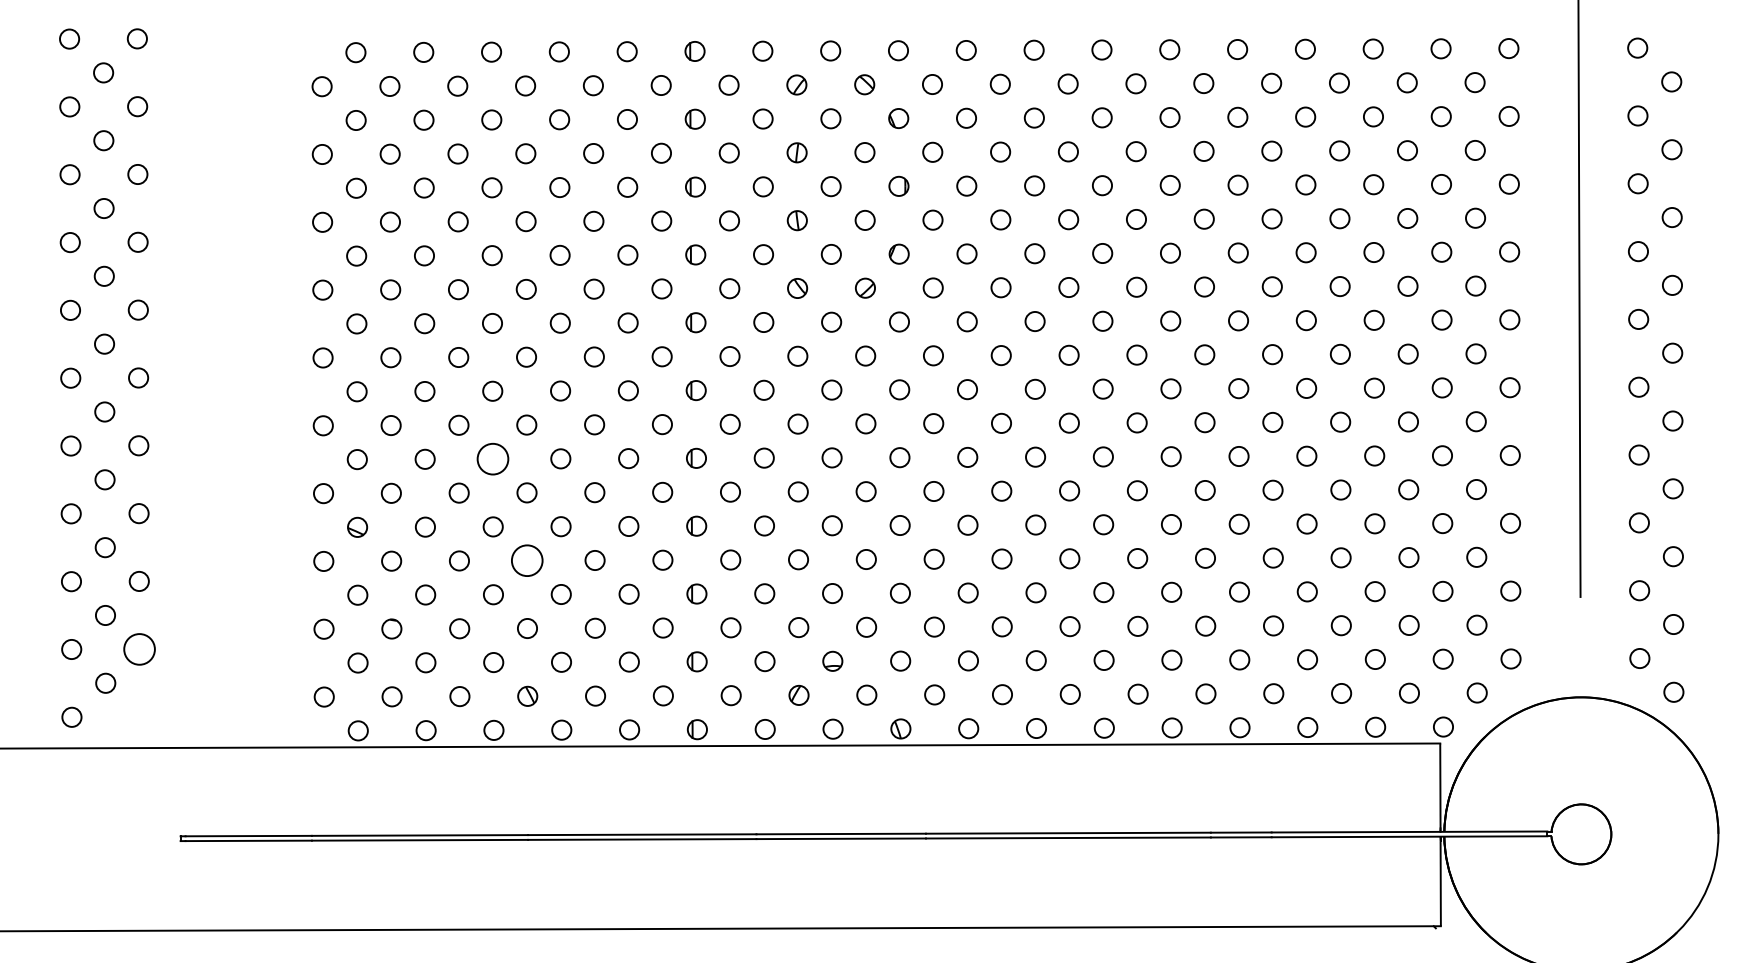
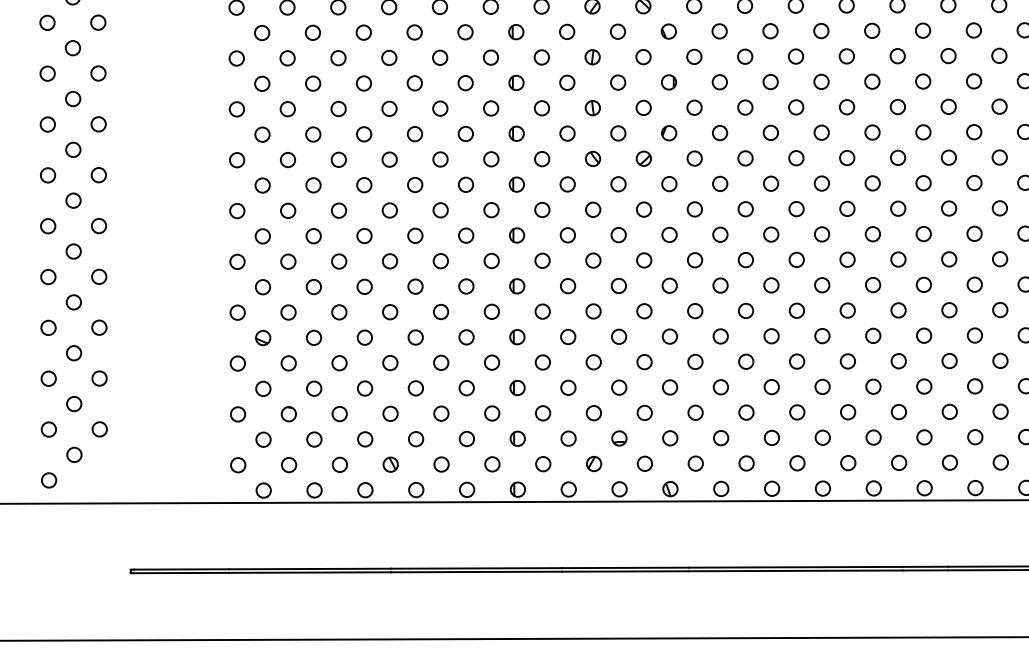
circle: (492, 458) -> (364, 286), size x0.62
circle: (526, 560) -> (389, 362), size x0.62
circle: (139, 648) -> (99, 428), size x0.62

